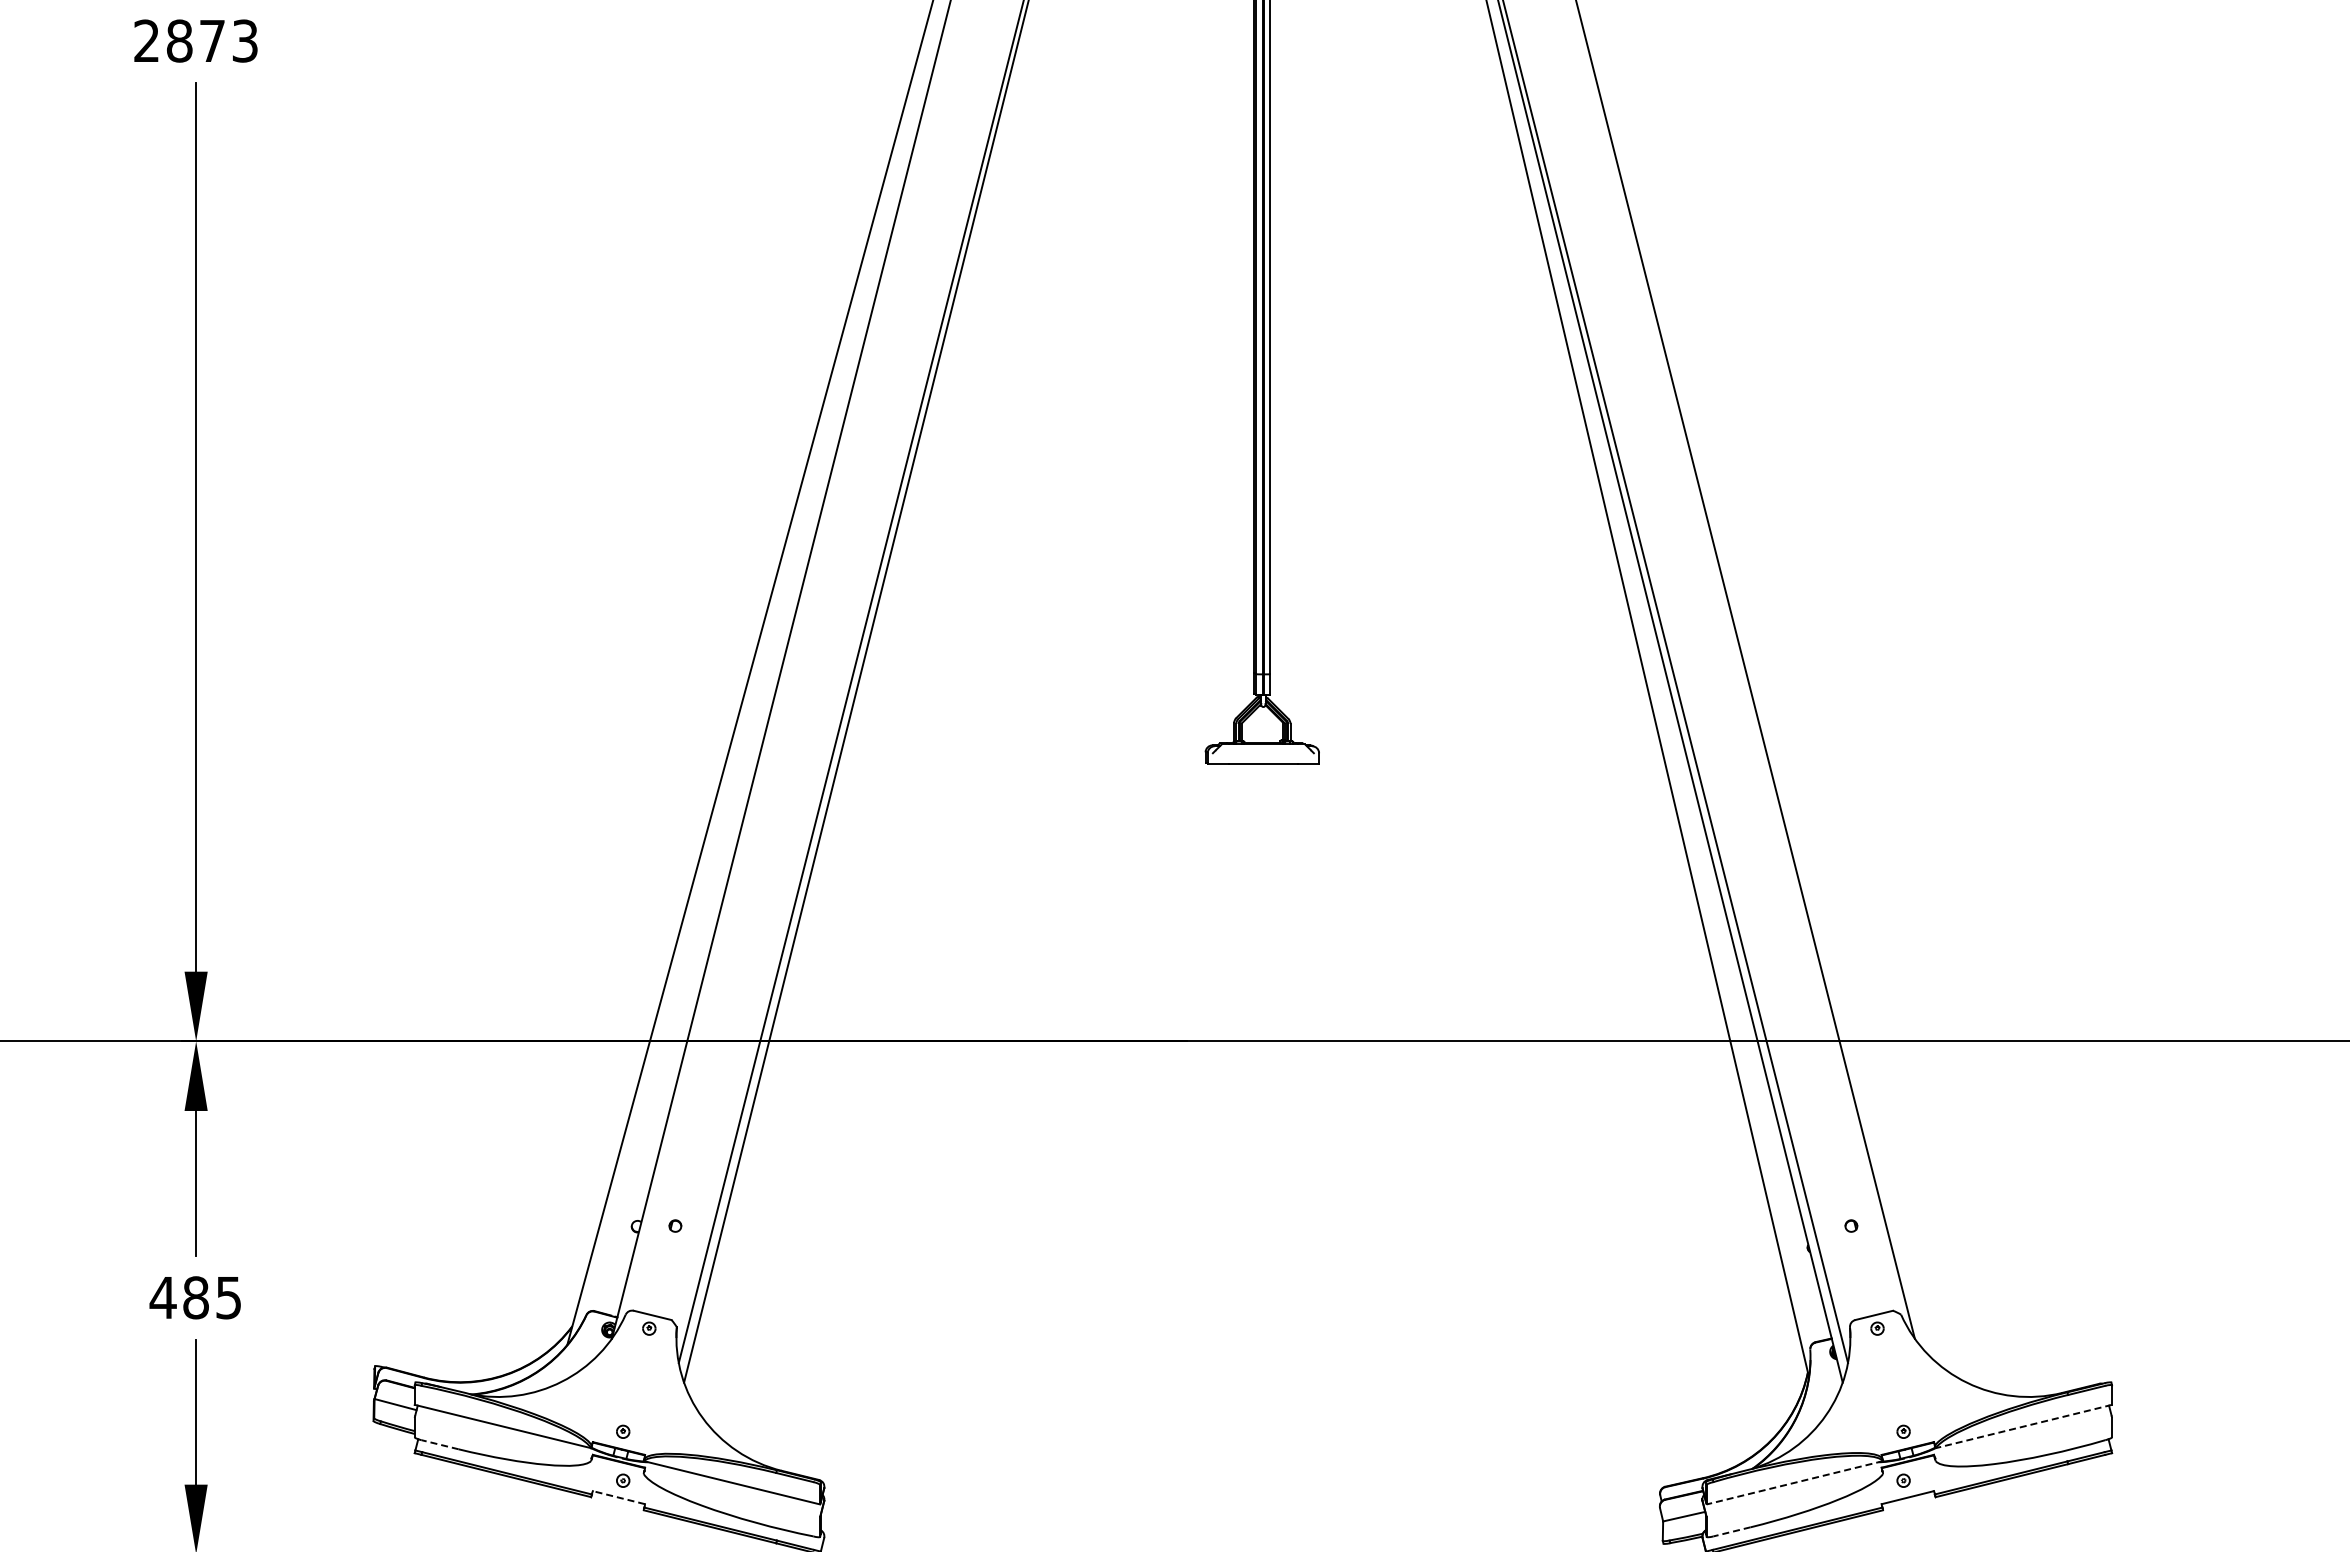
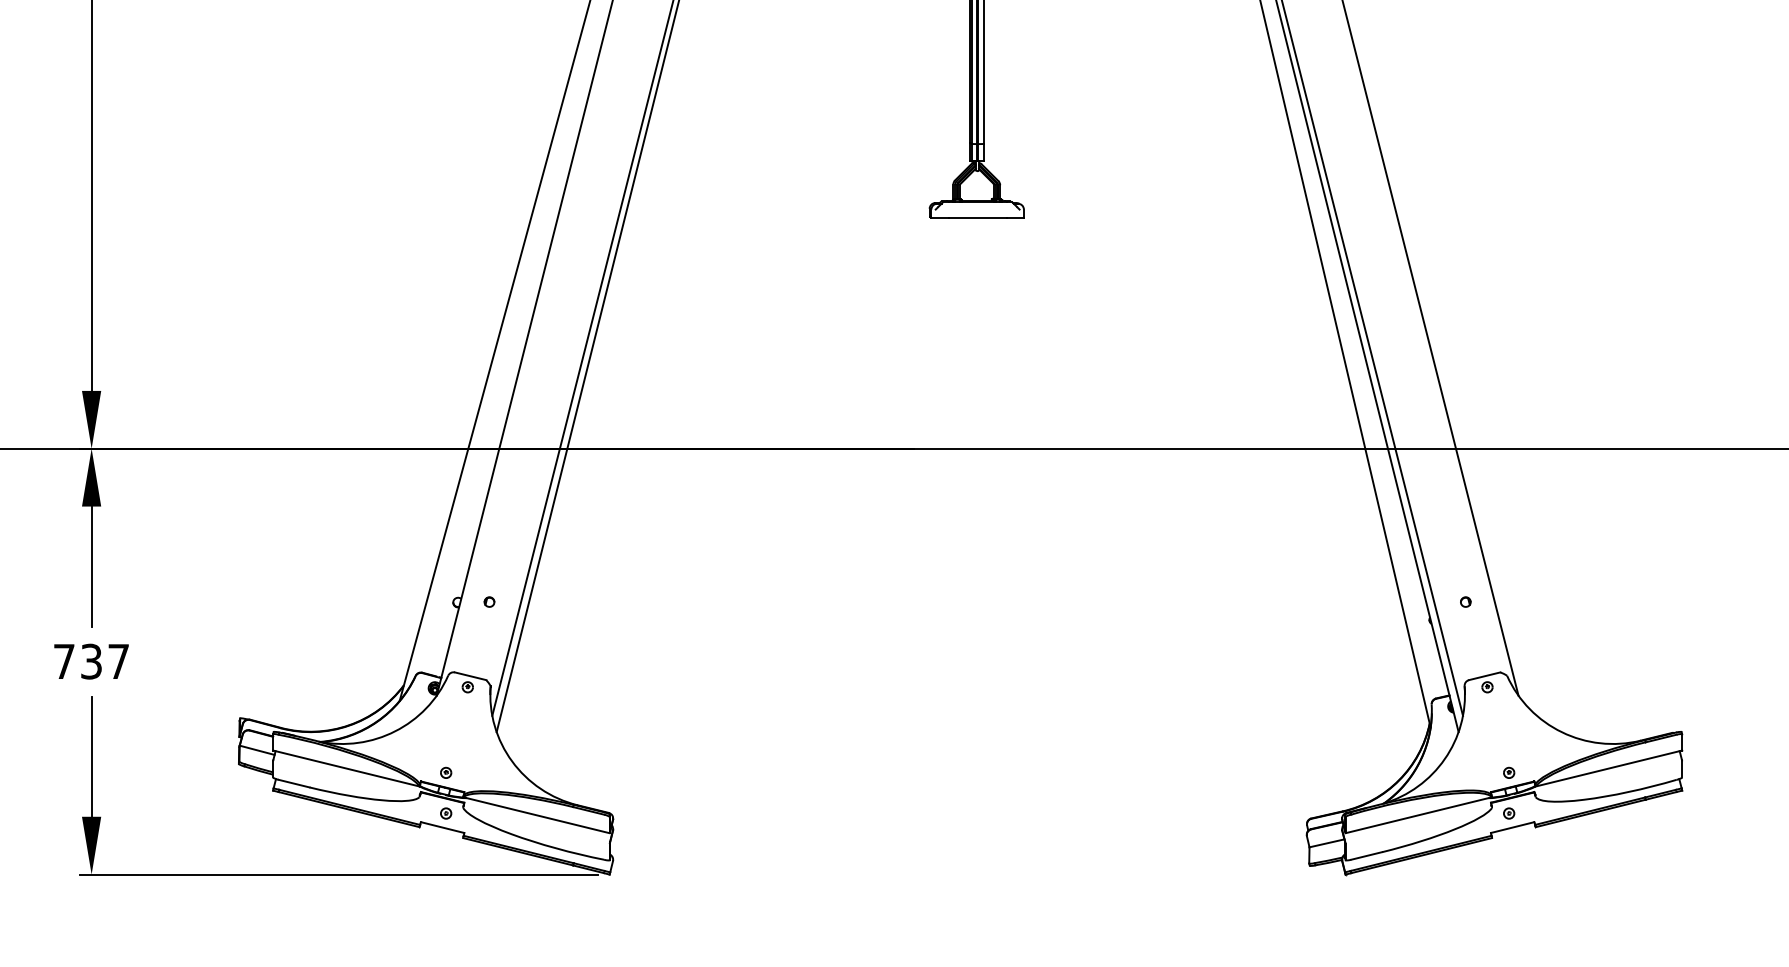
text: (194, 1297) -> (90, 661), 485 -> 737
line: (2023, 1426) -> (1608, 768), dashed -> solid
line: (439, 1444) -> (293, 783), dashed -> solid
line: (1794, 1482) -> (1418, 814), dashed -> solid
line: (618, 1497) -> (442, 827), dashed -> solid
line: (1731, 1531) -> (1366, 855), dashed -> solid

